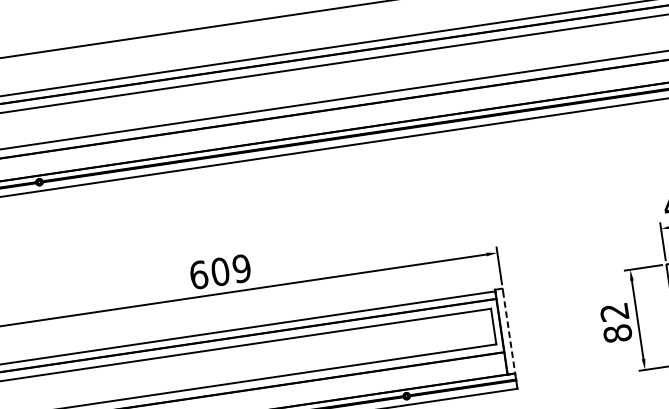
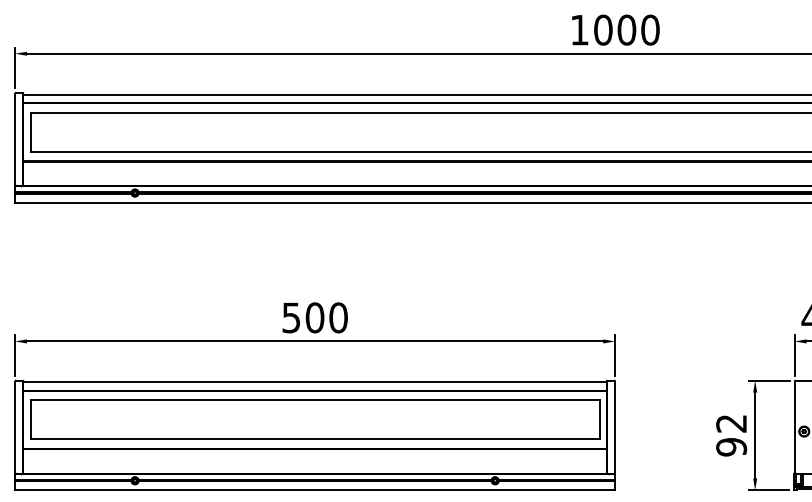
text: (219, 271) -> (314, 317), 609 -> 500
line: (509, 332) -> (615, 428), dashed -> solid
text: (617, 334) -> (731, 447), 82 -> 92

